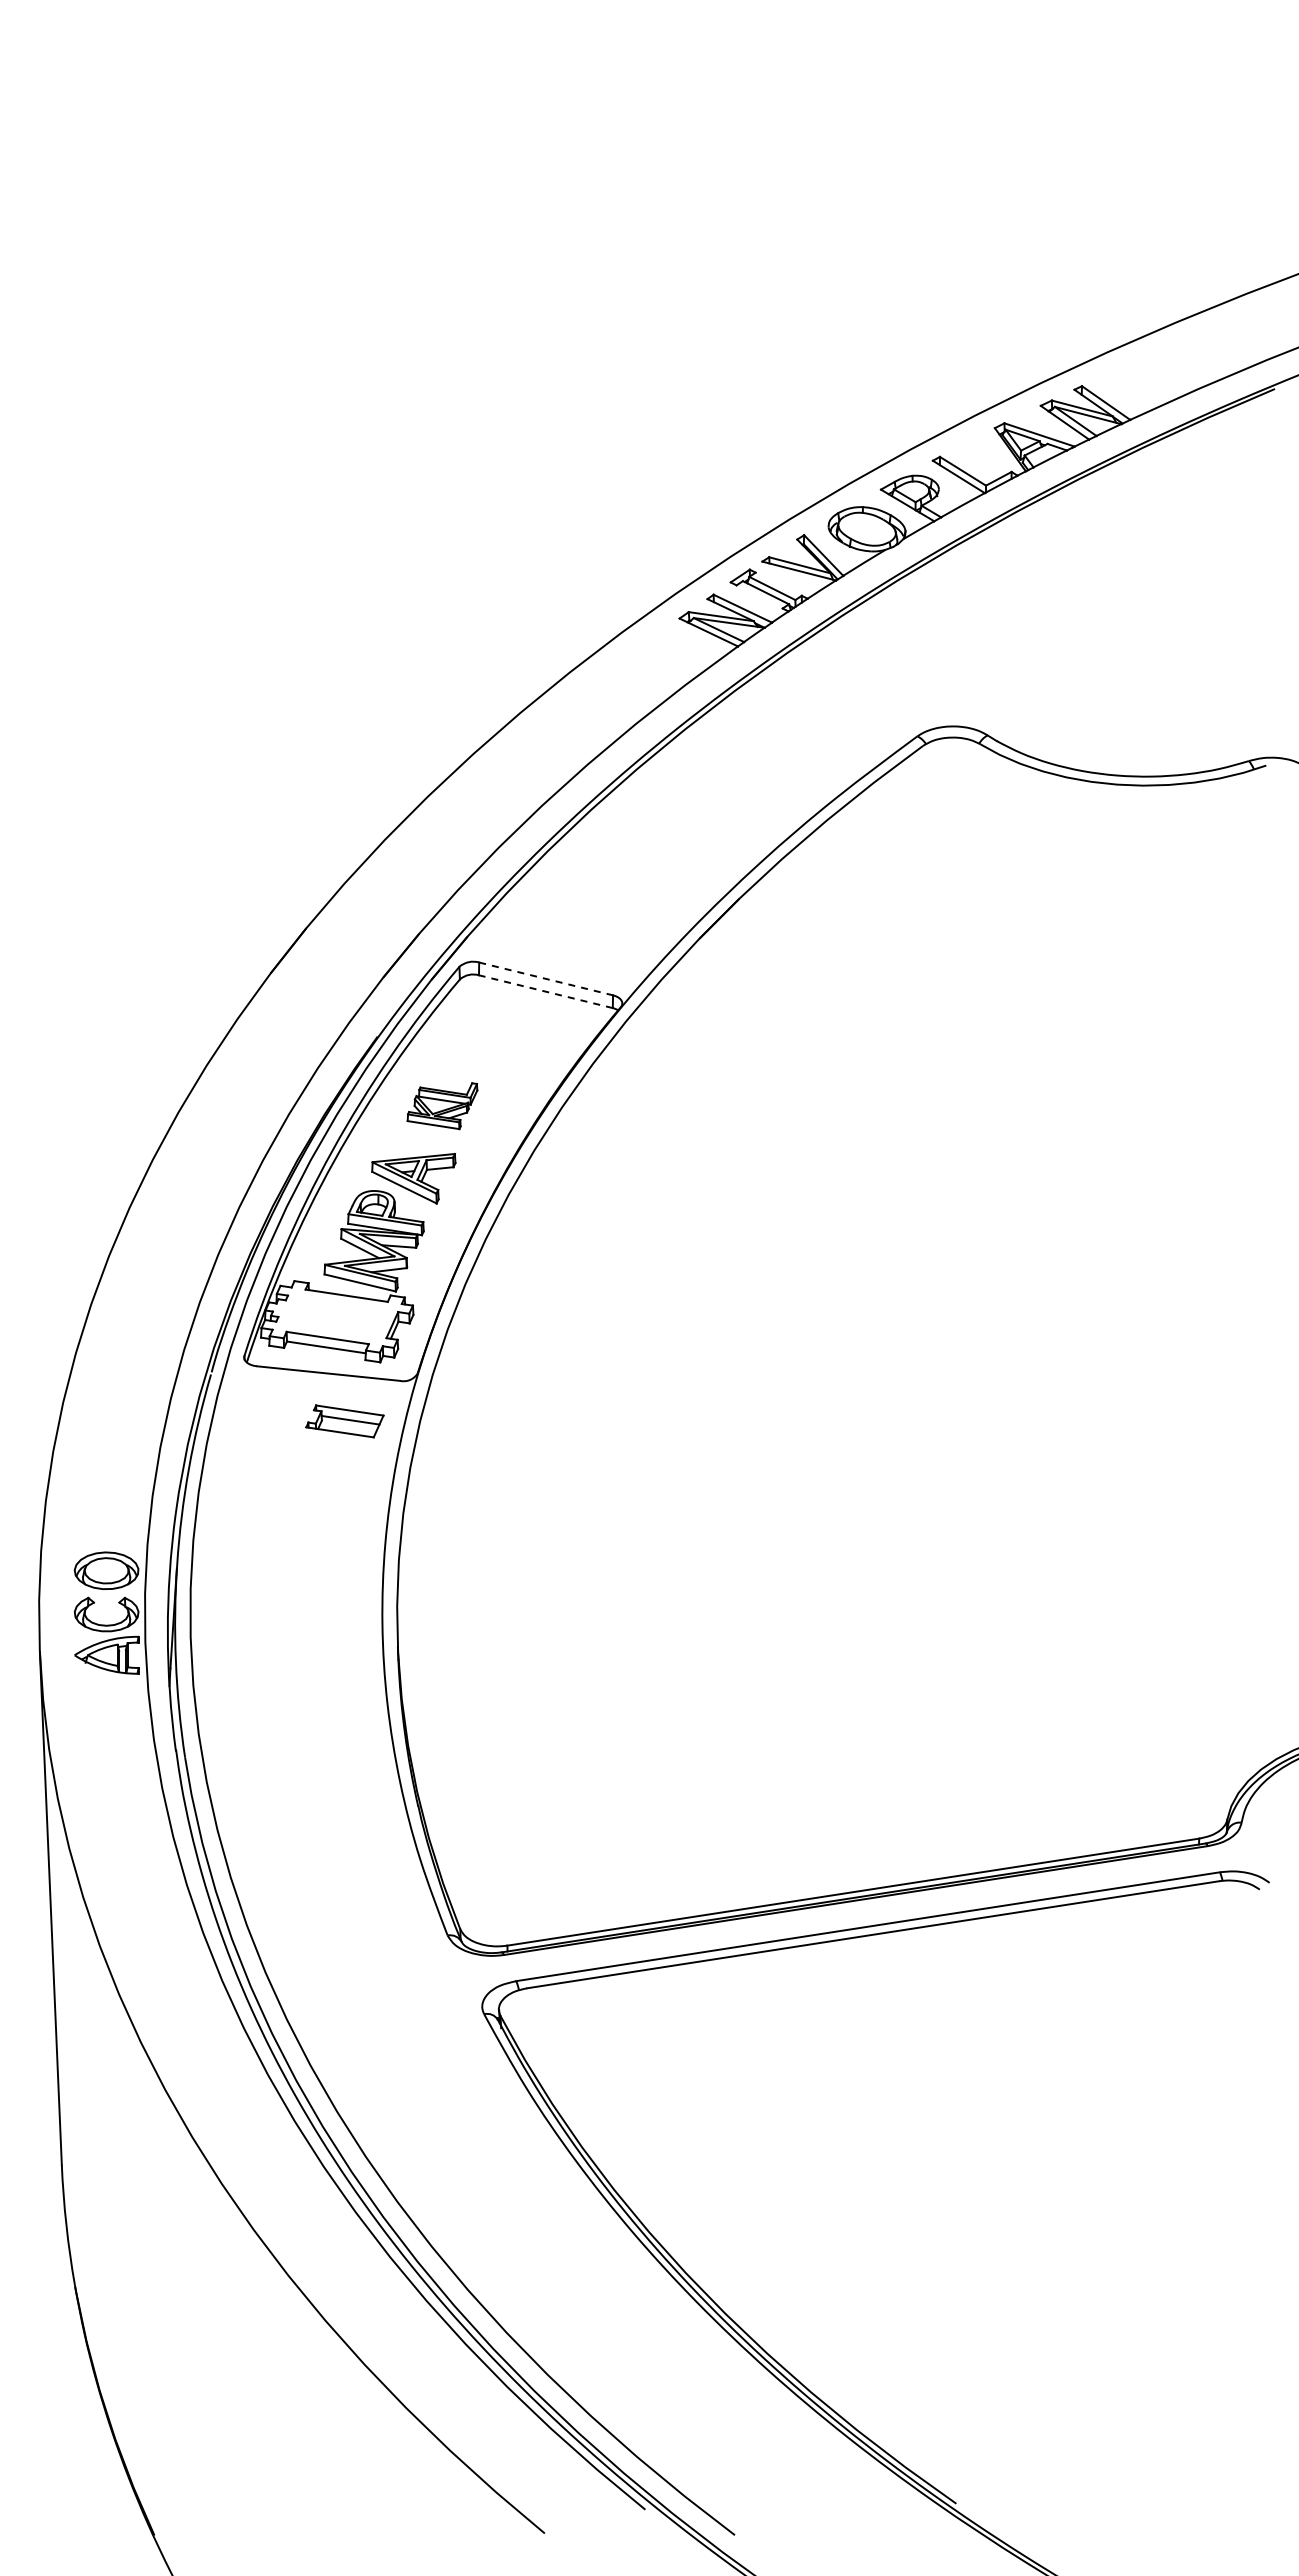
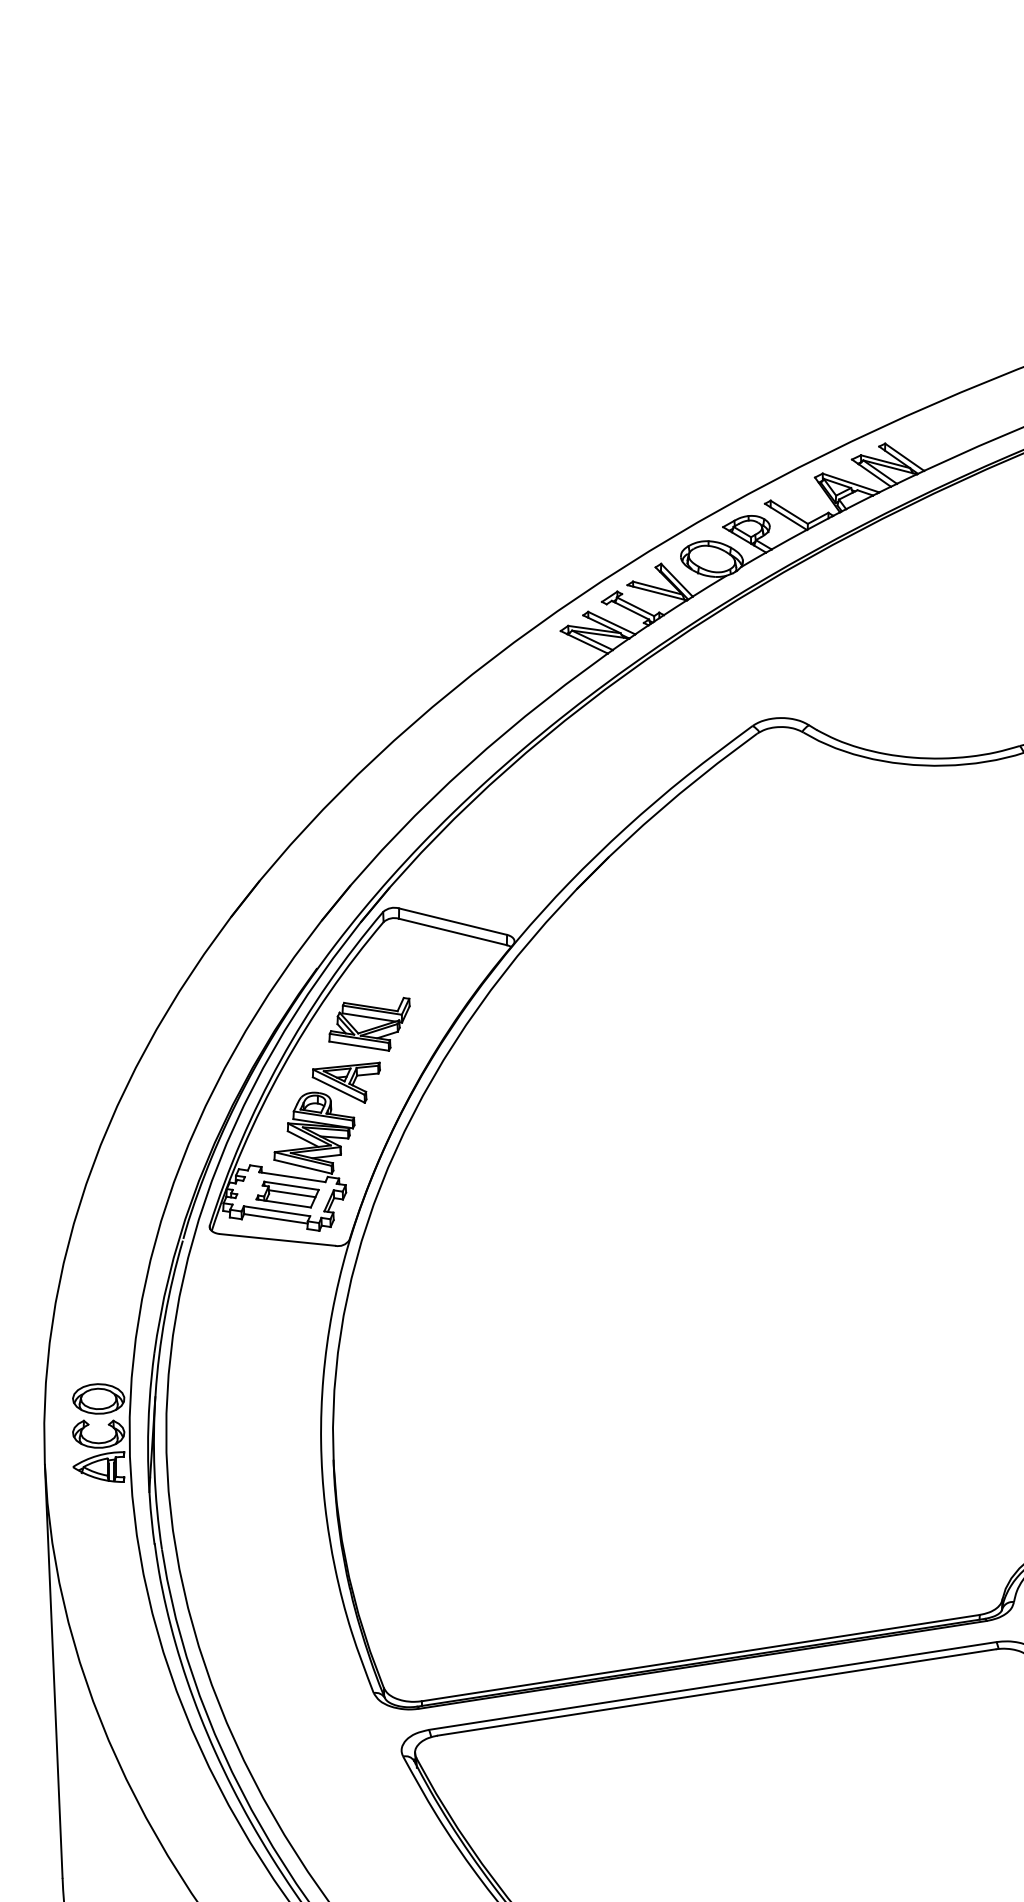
line: (546, 978) -> (453, 921), dashed -> solid
line: (545, 991) -> (452, 931), dashed -> solid
part: (442, 1105) -> (369, 1023), size x1.43
part: (344, 1421) -> (287, 1194), moved

